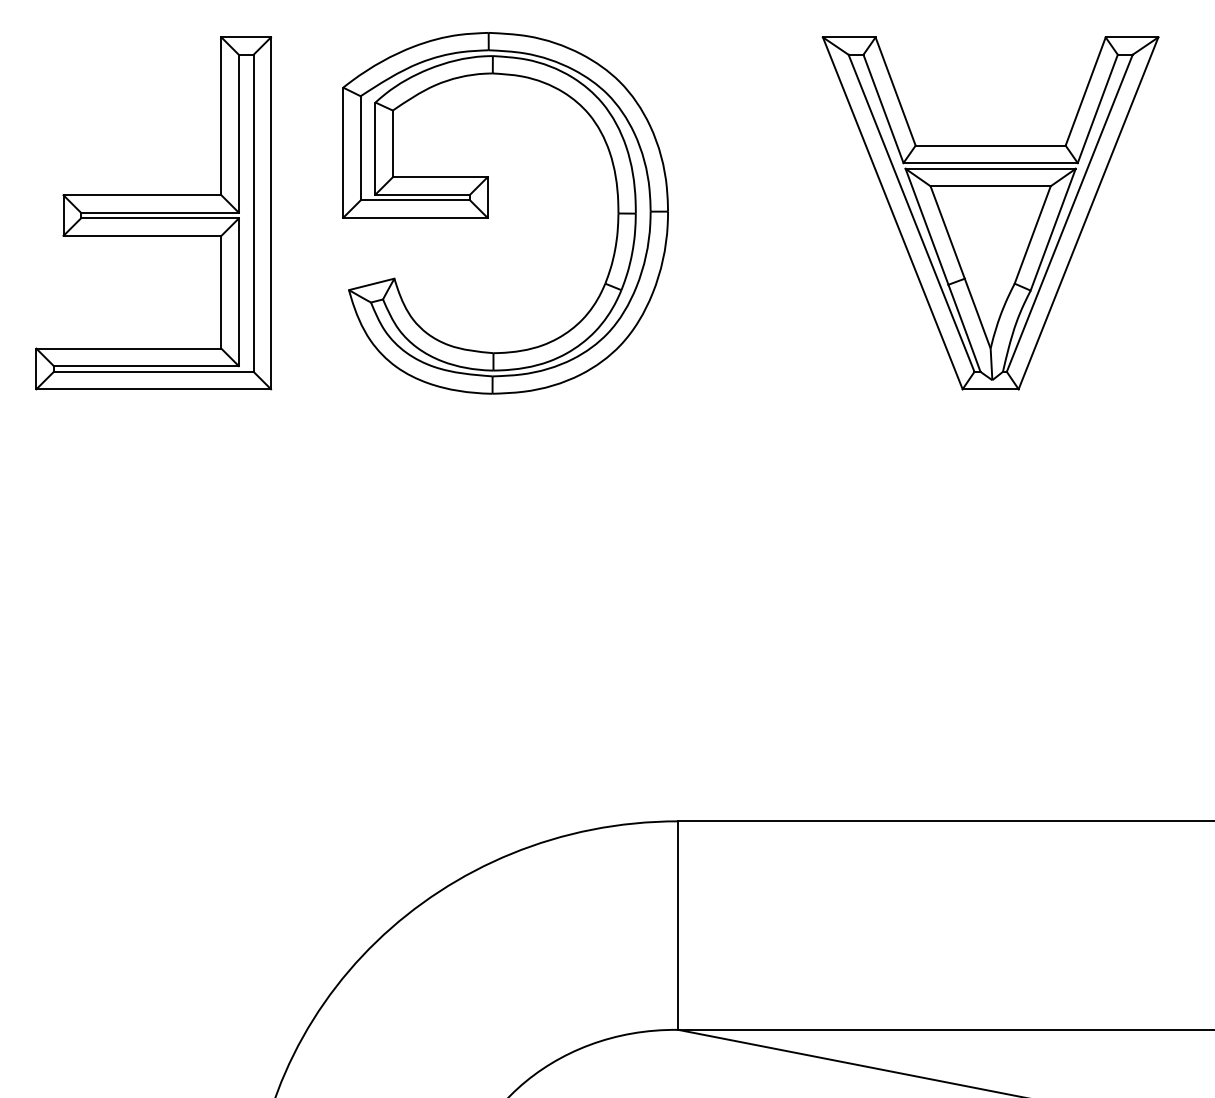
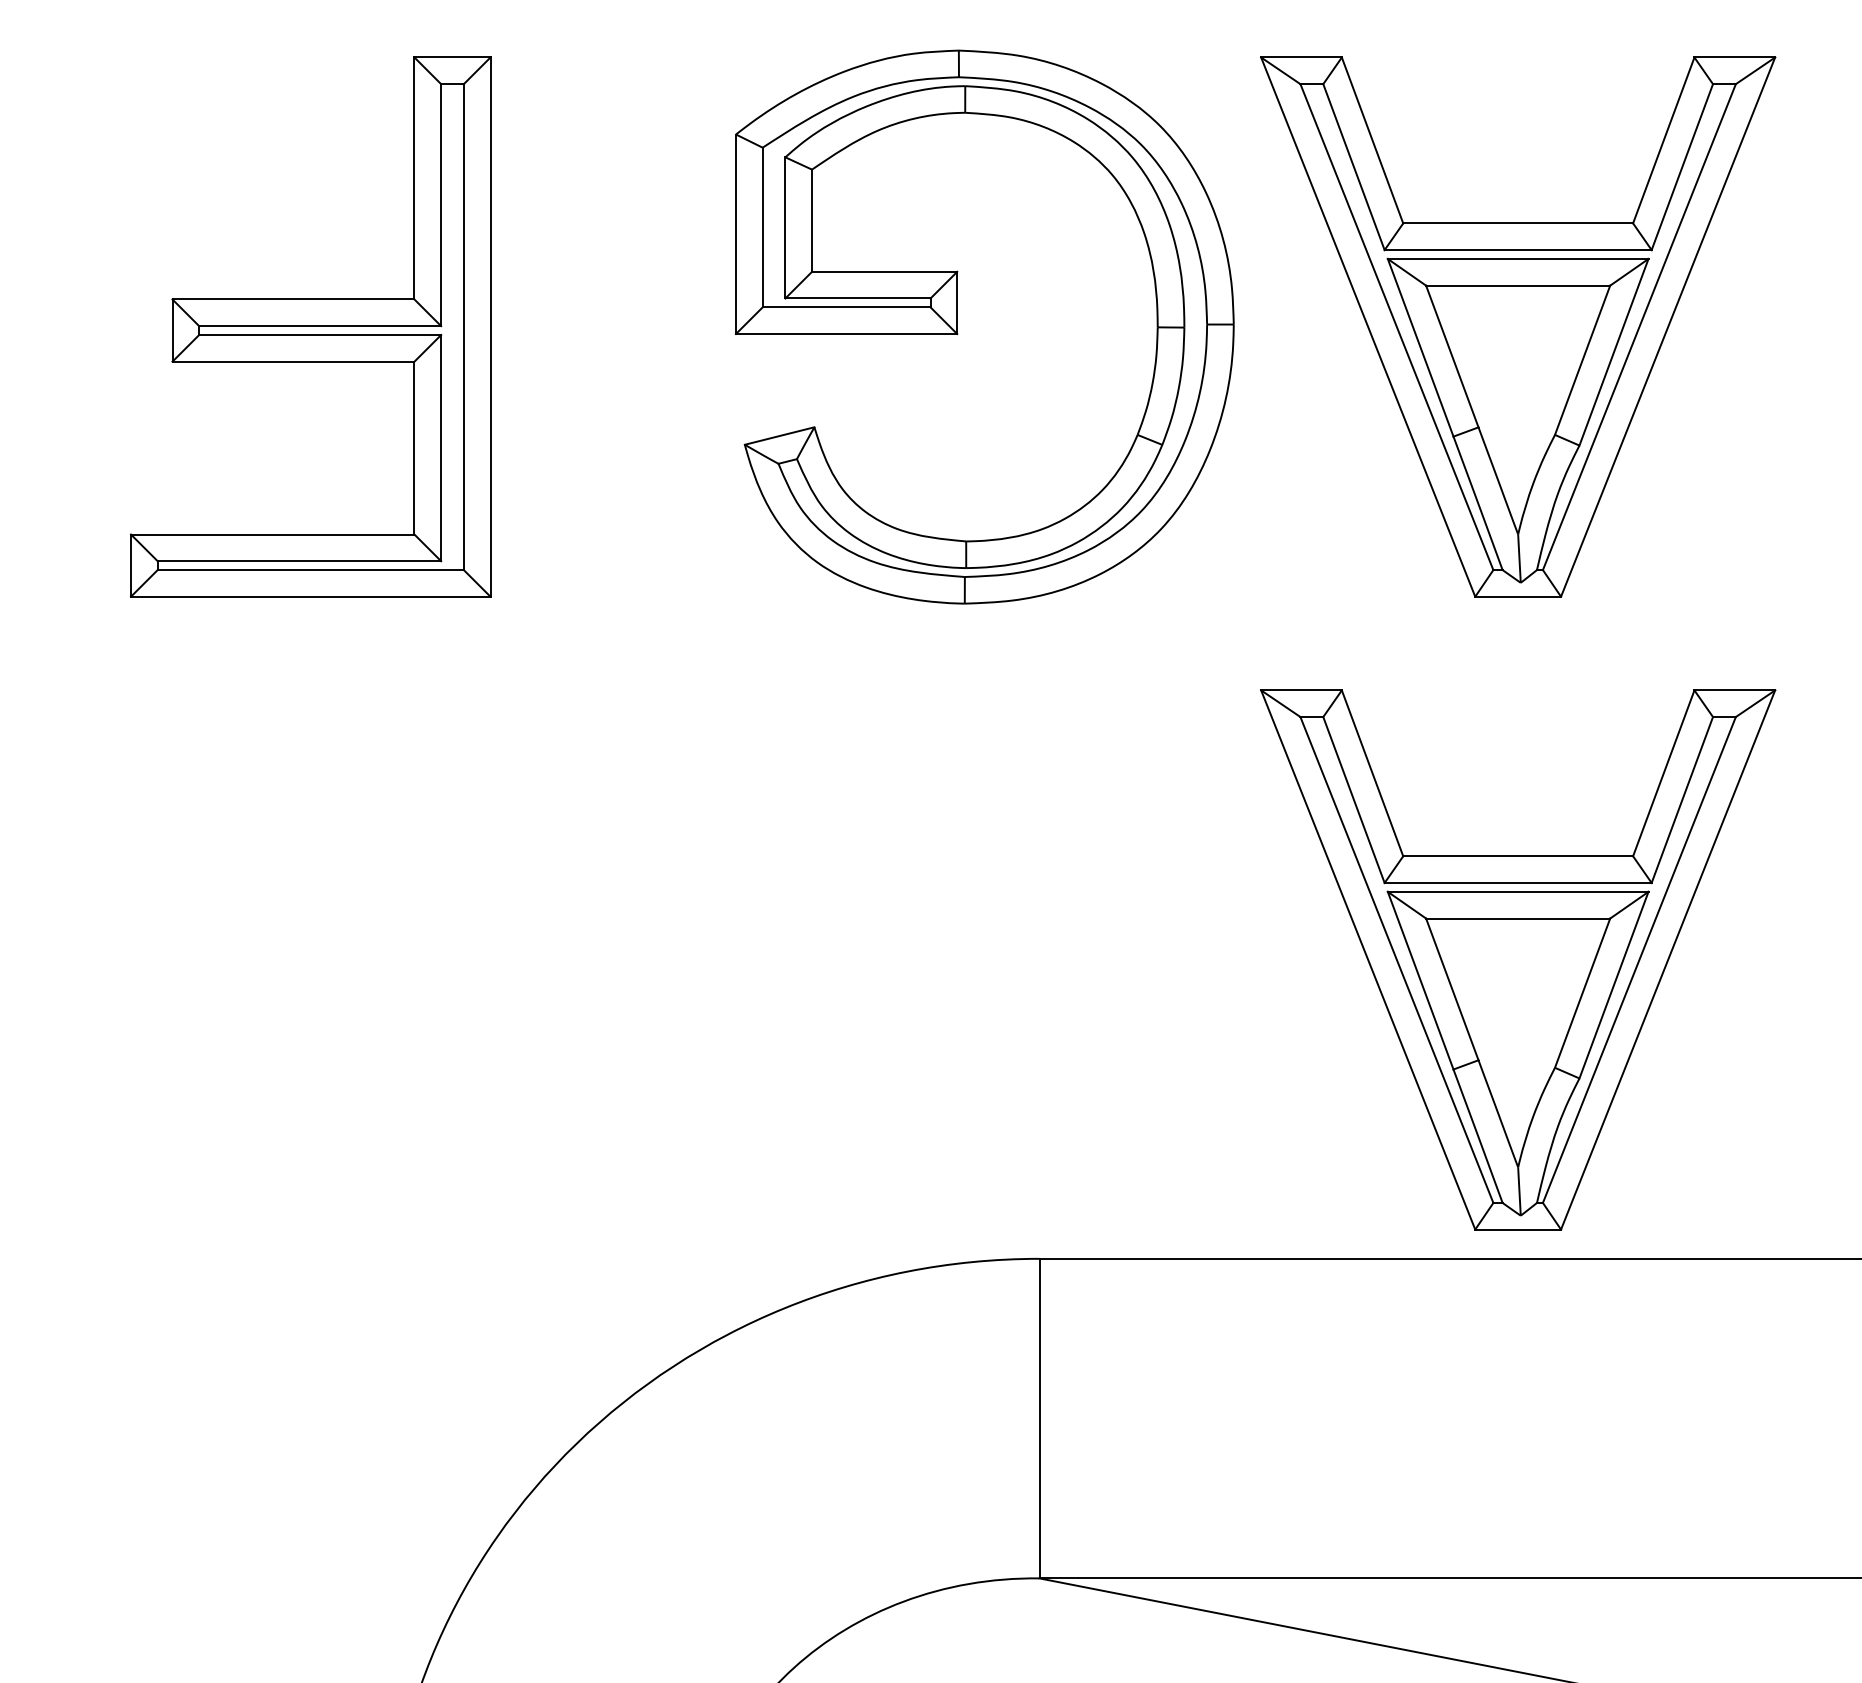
part: (153, 213) -> (310, 327), moved
part: (488, 213) -> (958, 327), moved
part: (990, 626) -> (1517, 960), added

